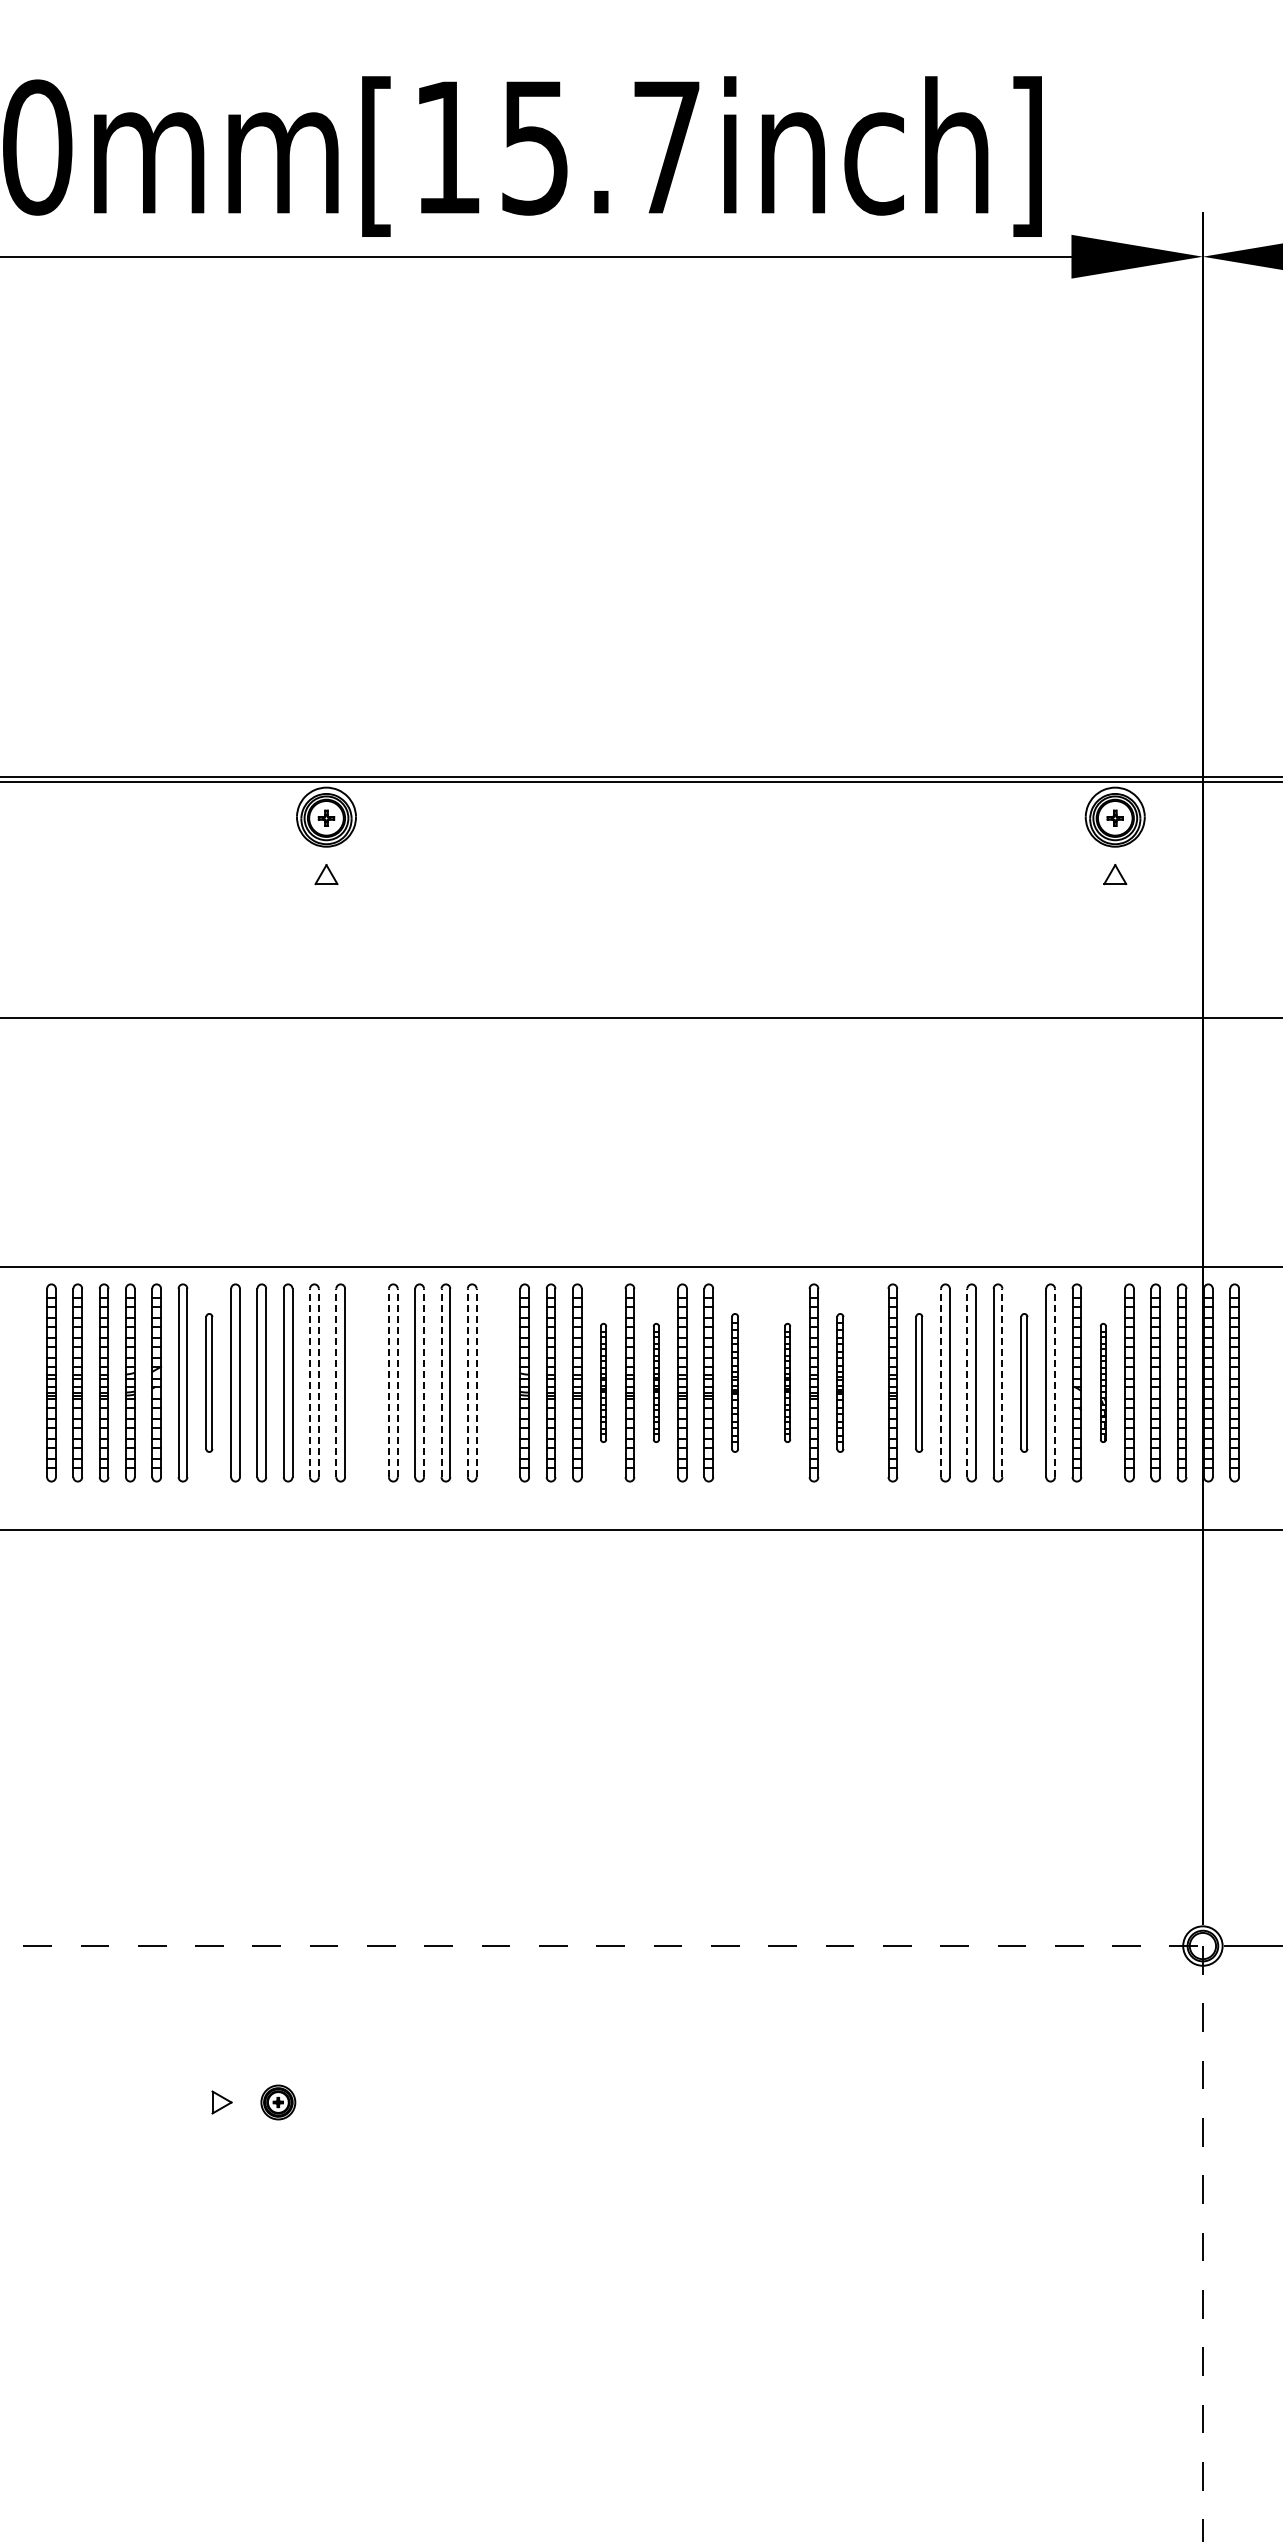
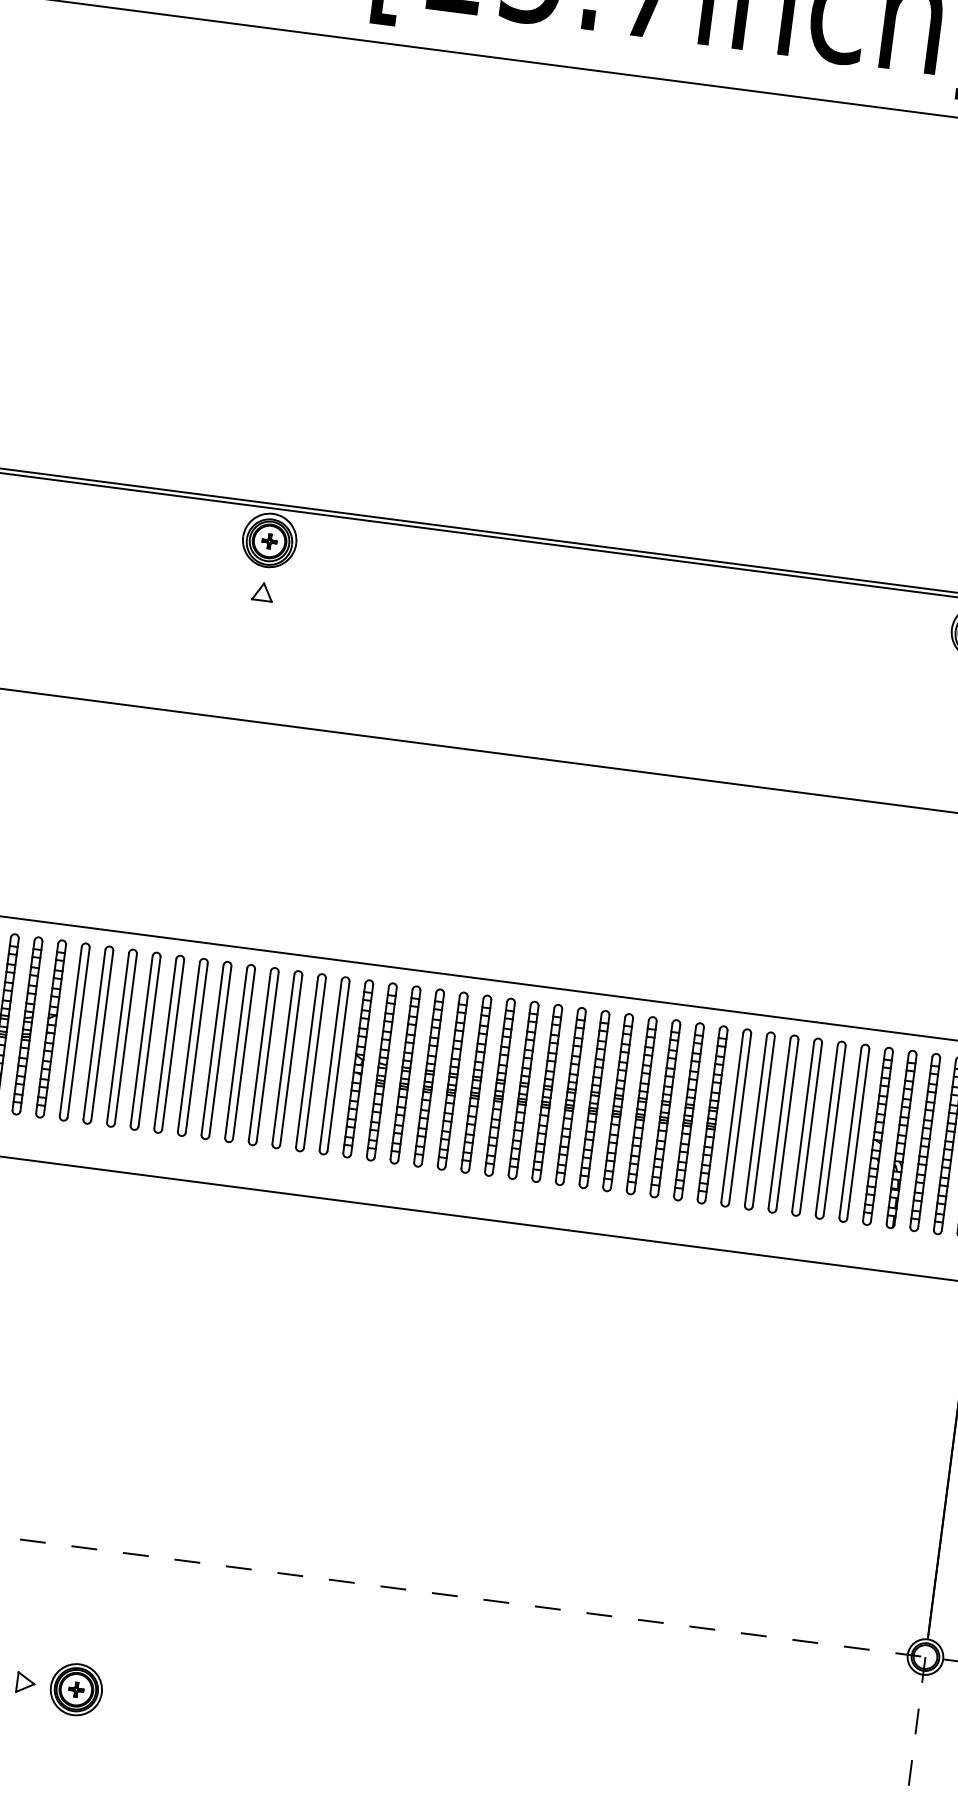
part: (209, 1382) -> (98, 1034), size x1.43
line: (310, 1382) -> (189, 1046), dashed -> solid
line: (318, 1382) -> (196, 1047), dashed -> solid
line: (336, 1382) -> (212, 1049), dashed -> solid
part: (366, 1382) -> (239, 1053), added
line: (388, 1382) -> (259, 1055), dashed -> solid
line: (397, 1382) -> (267, 1056), dashed -> solid
line: (424, 1382) -> (291, 1059), dashed -> solid
line: (441, 1382) -> (307, 1061), dashed -> solid
line: (467, 1382) -> (330, 1064), dashed -> solid
line: (476, 1382) -> (338, 1065), dashed -> solid
part: (498, 1382) -> (358, 1068), added
part: (603, 1382) -> (452, 1080), size x1.67
part: (656, 1382) -> (500, 1086), size x1.67
part: (734, 1382) -> (570, 1096), size x1.43
part: (761, 1382) -> (594, 1099), added
part: (787, 1382) -> (617, 1102), size x1.67
part: (840, 1382) -> (665, 1108), size x1.43
part: (866, 1382) -> (688, 1111), added
part: (919, 1382) -> (736, 1117), size x1.43
line: (941, 1382) -> (756, 1120), dashed -> solid
line: (967, 1382) -> (779, 1123), dashed -> solid
line: (1002, 1382) -> (811, 1127), dashed -> solid
part: (1024, 1382) -> (830, 1129), size x1.43
line: (1055, 1382) -> (858, 1133), dashed -> solid
part: (1103, 1382) -> (901, 1139), size x1.67
part: (278, 2102) -> (76, 1689), size x1.67

